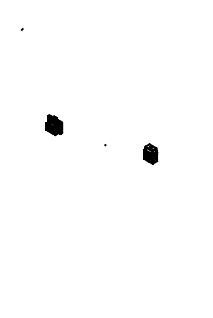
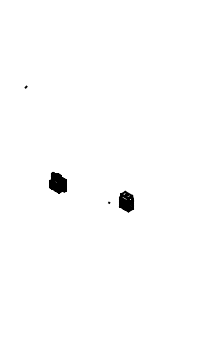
part: (150, 153) -> (126, 201), moved

